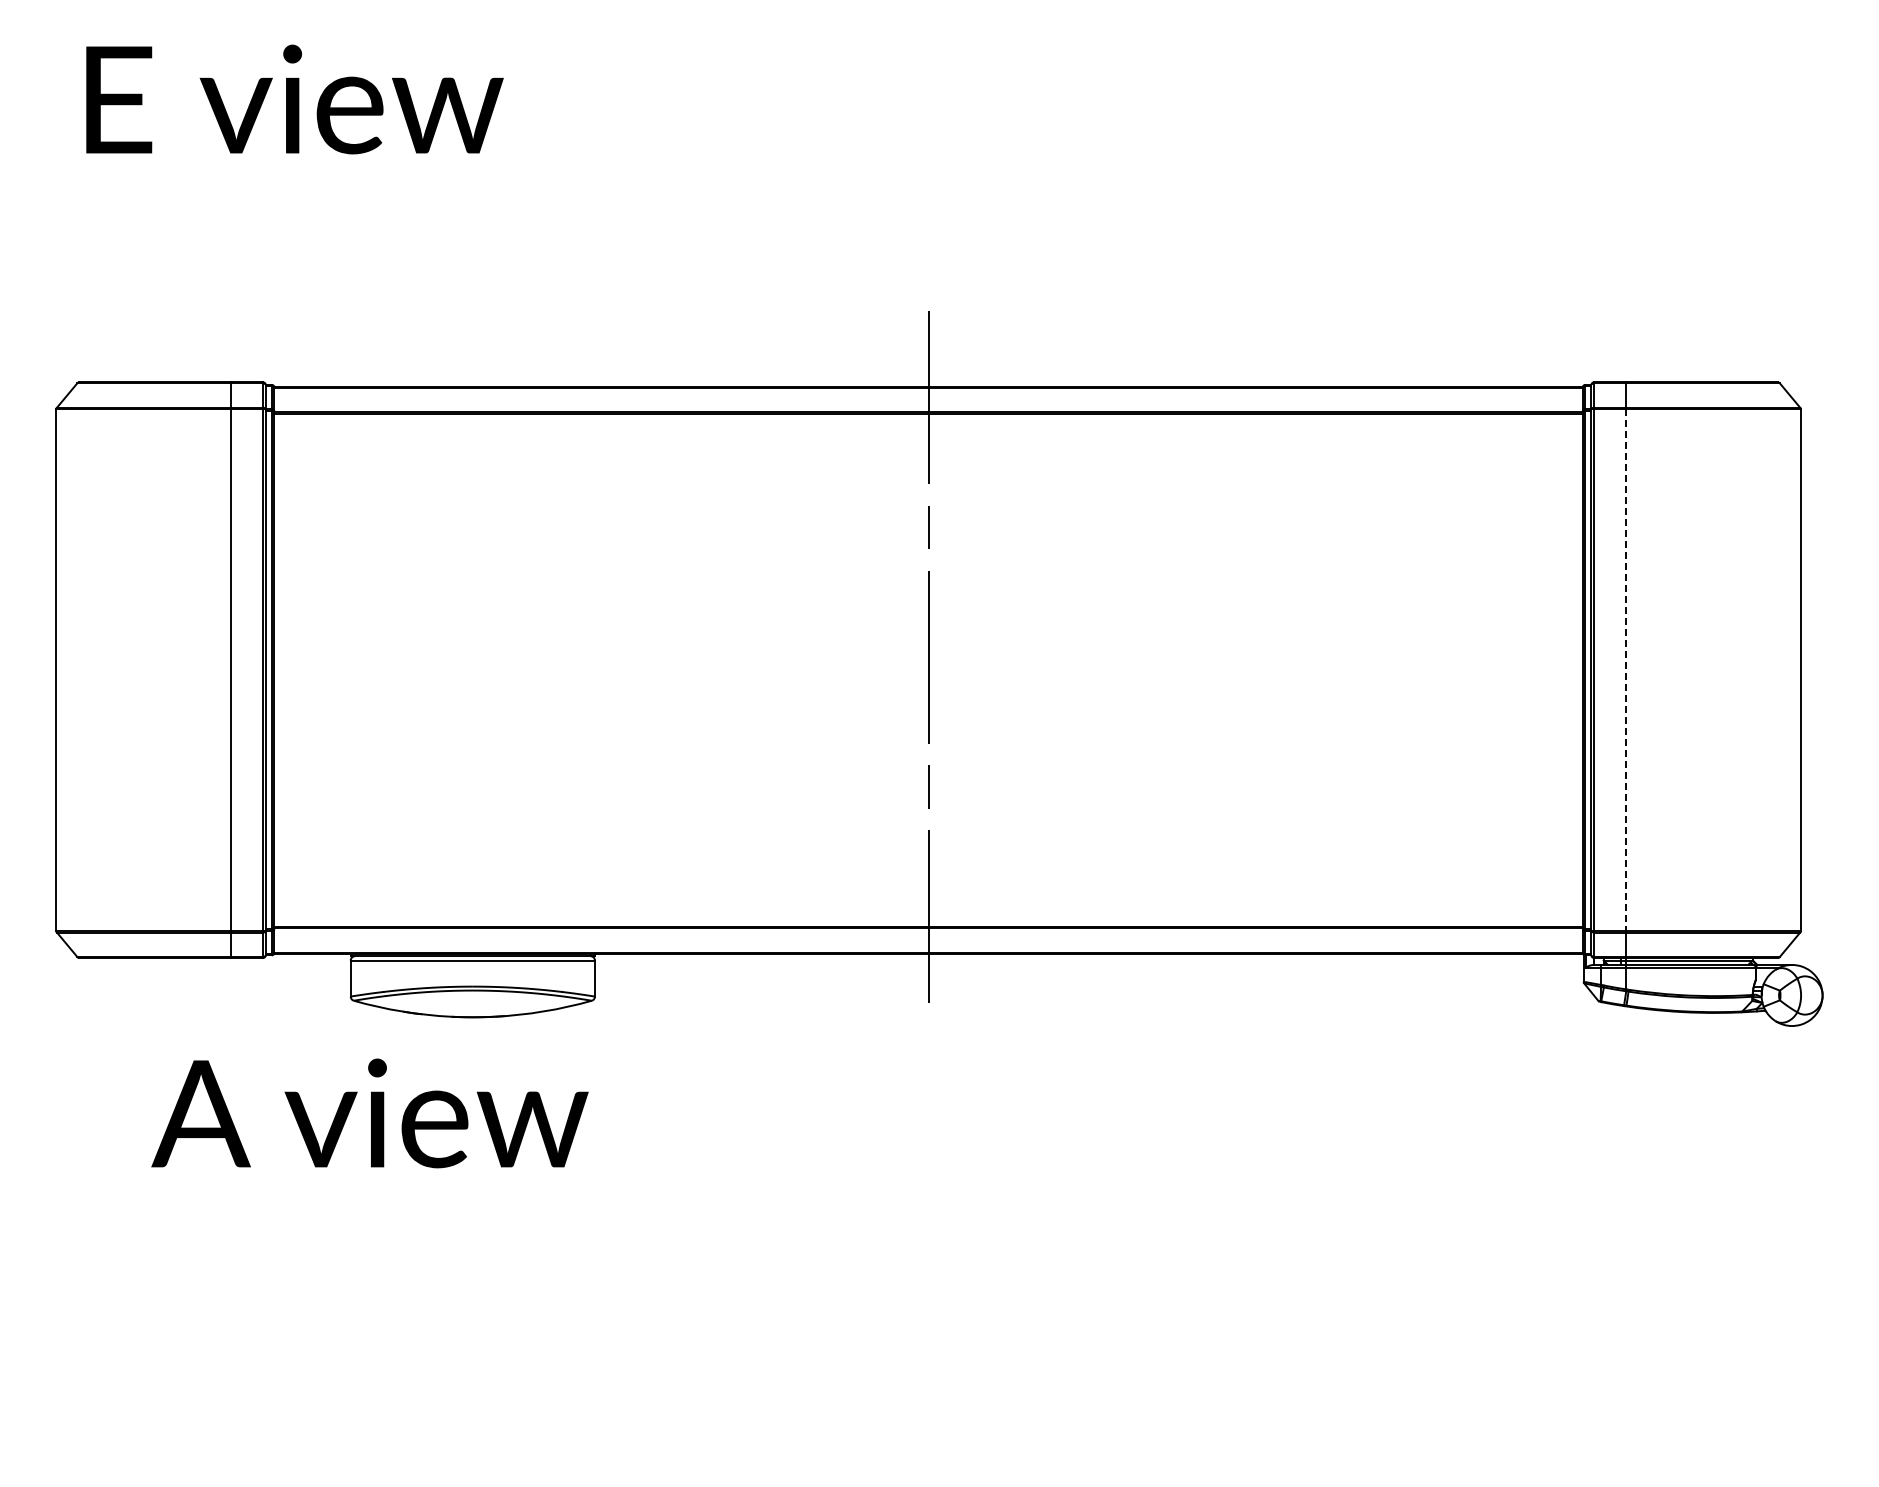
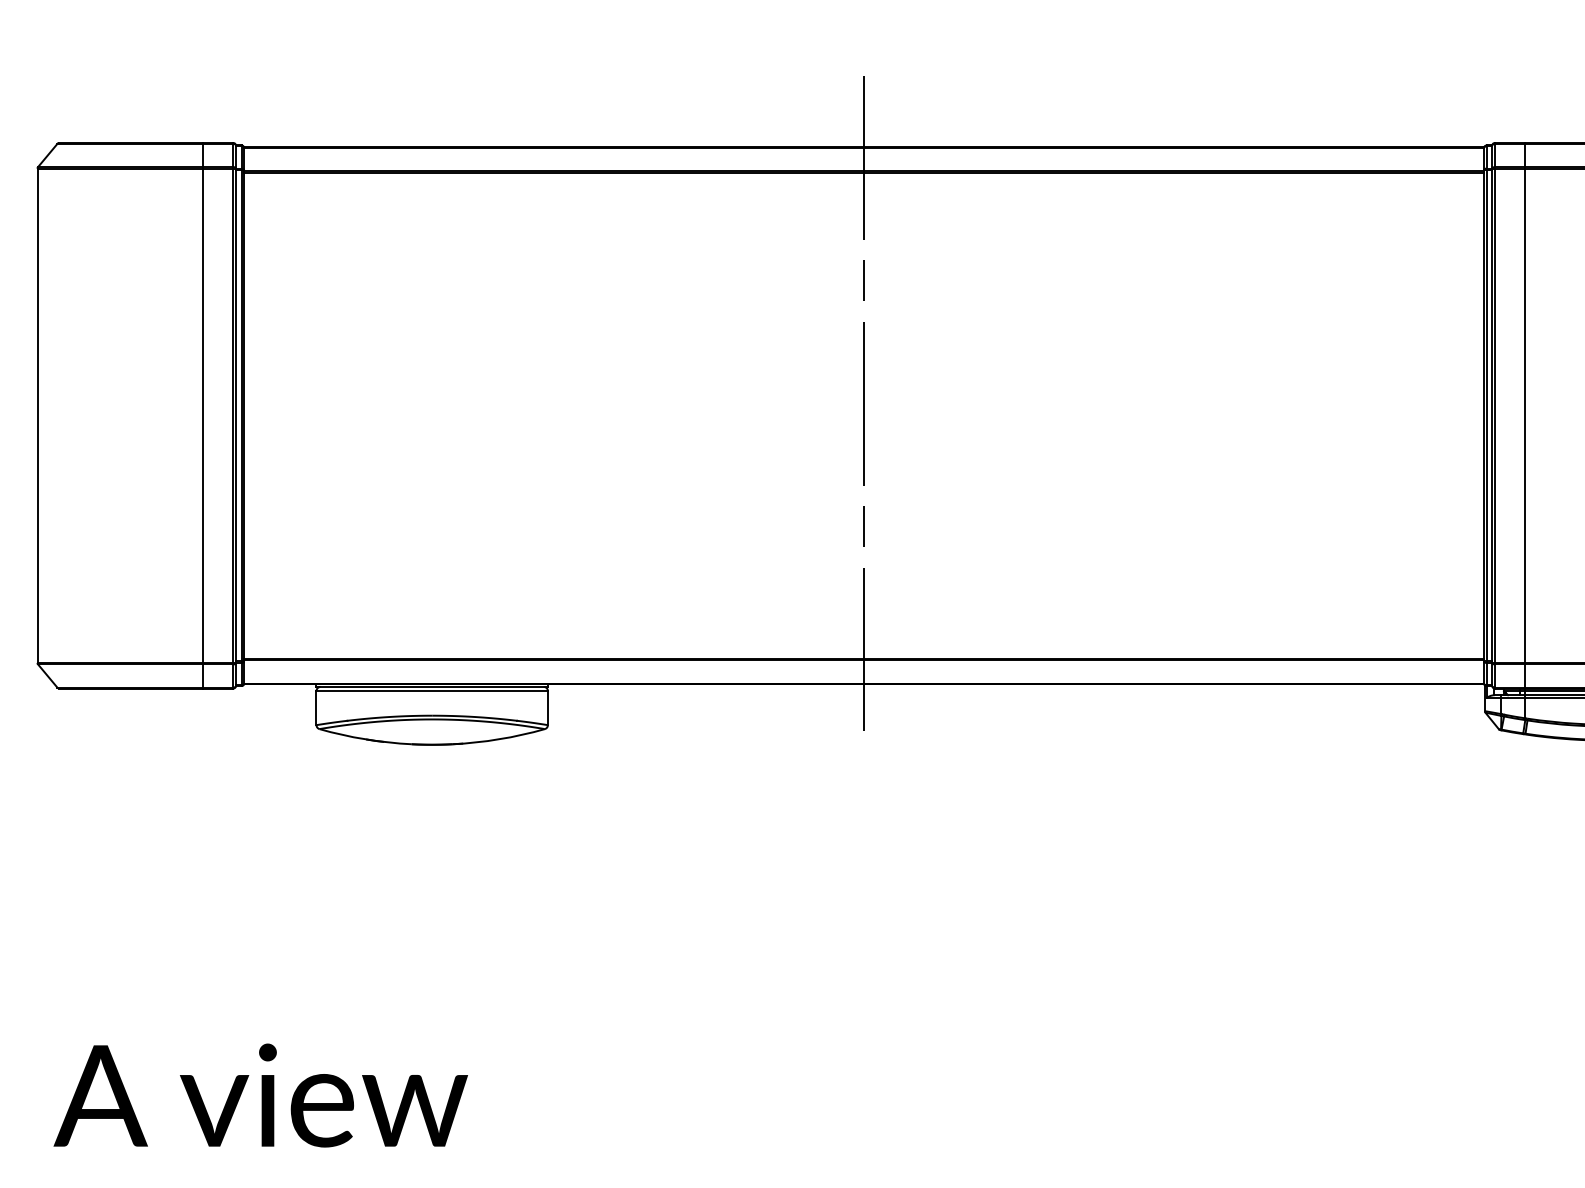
line: (1626, 670) -> (1525, 416), dashed -> solid
text: (369, 1113) -> (260, 1095), moved

